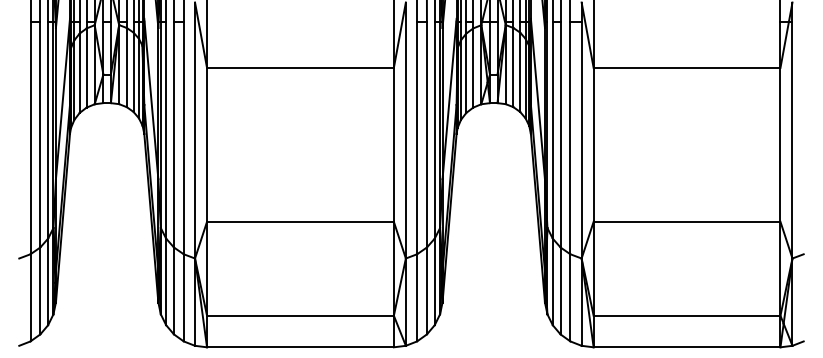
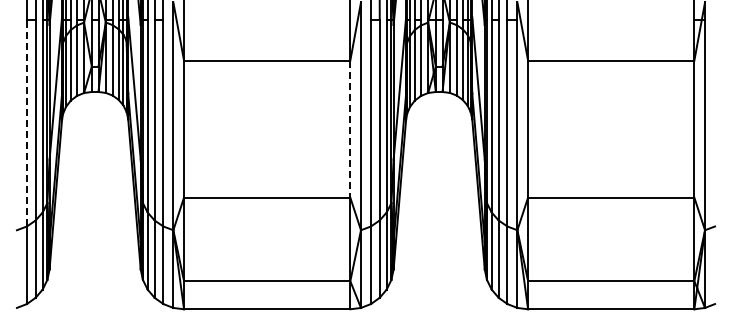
line: (30, 137) -> (26, 122), solid -> dashed
line: (394, 145) -> (350, 129), solid -> dashed

